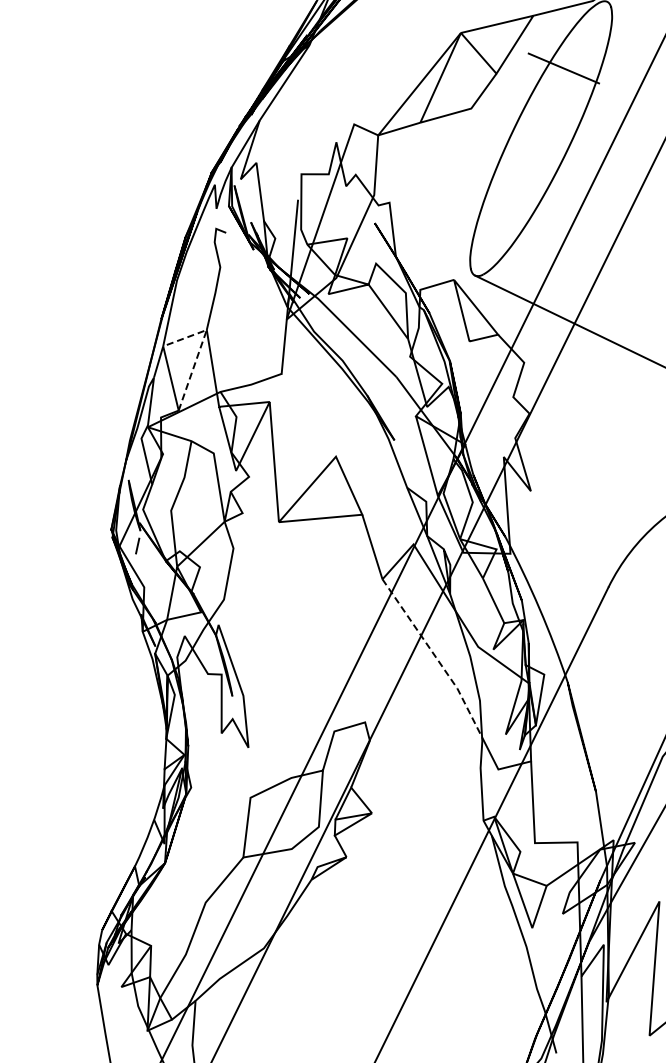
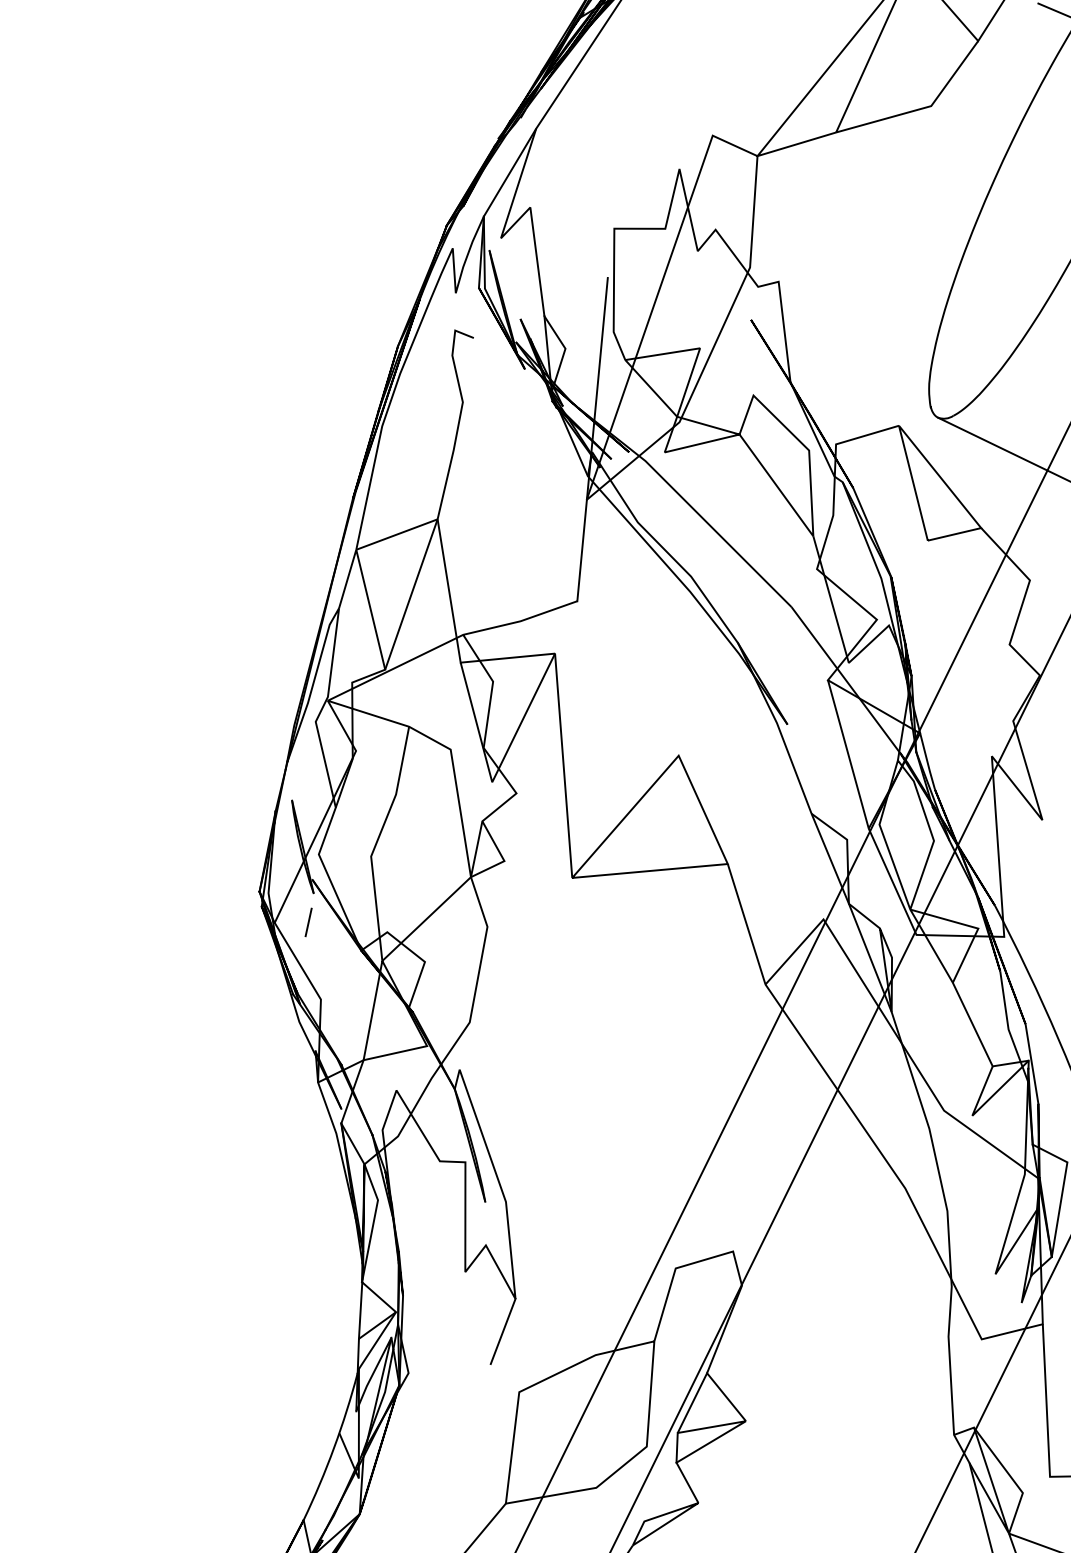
line: (200, 347) -> (425, 551), dashed -> solid
line: (436, 657) -> (866, 1130), dashed -> solid
line: (241, 764) -> (502, 1330), added

